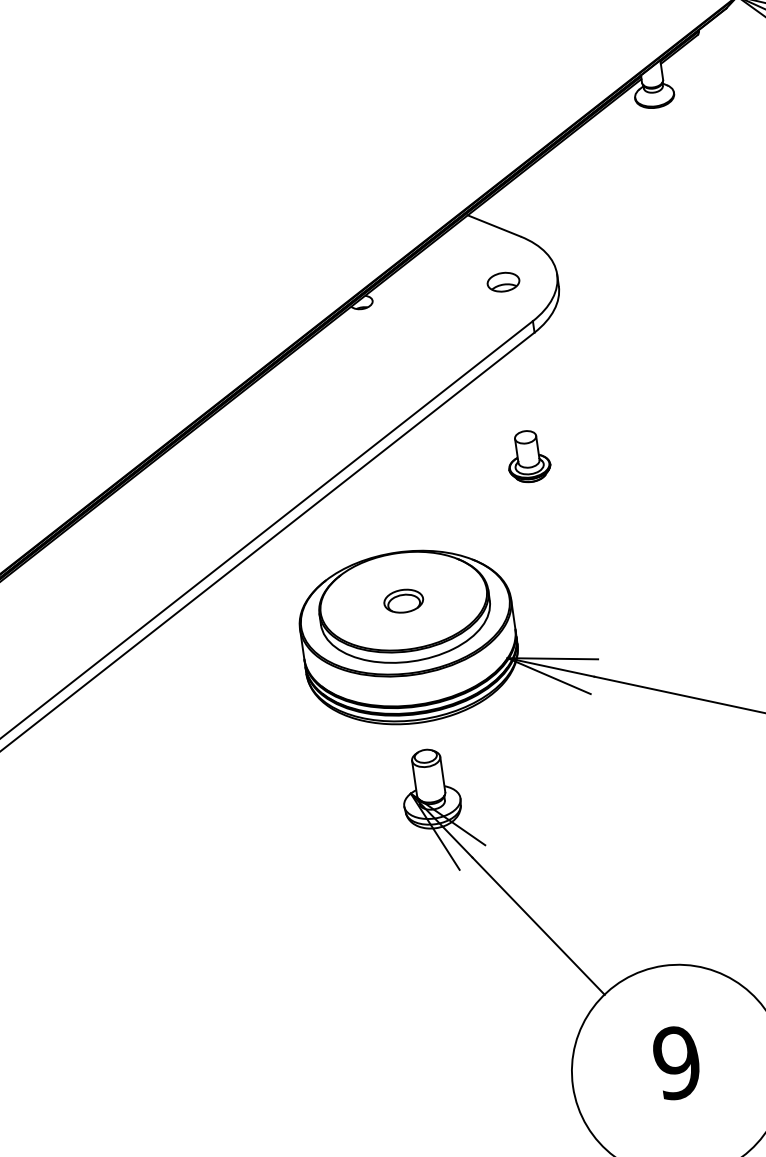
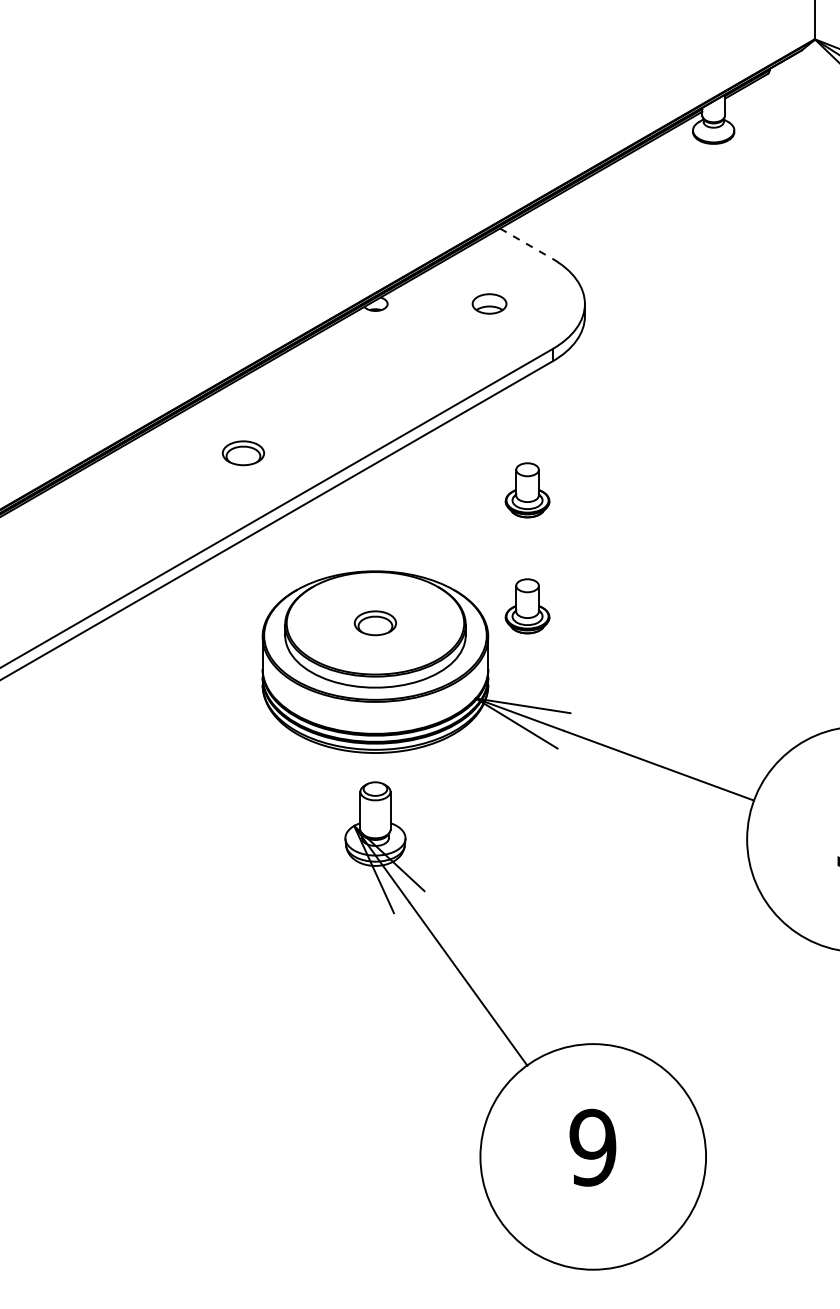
line: (494, 225) -> (526, 243), solid -> dashed
part: (503, 281) -> (489, 303), moved
part: (256, 460) -> (242, 453), added
part: (543, 565) -> (527, 606), added

